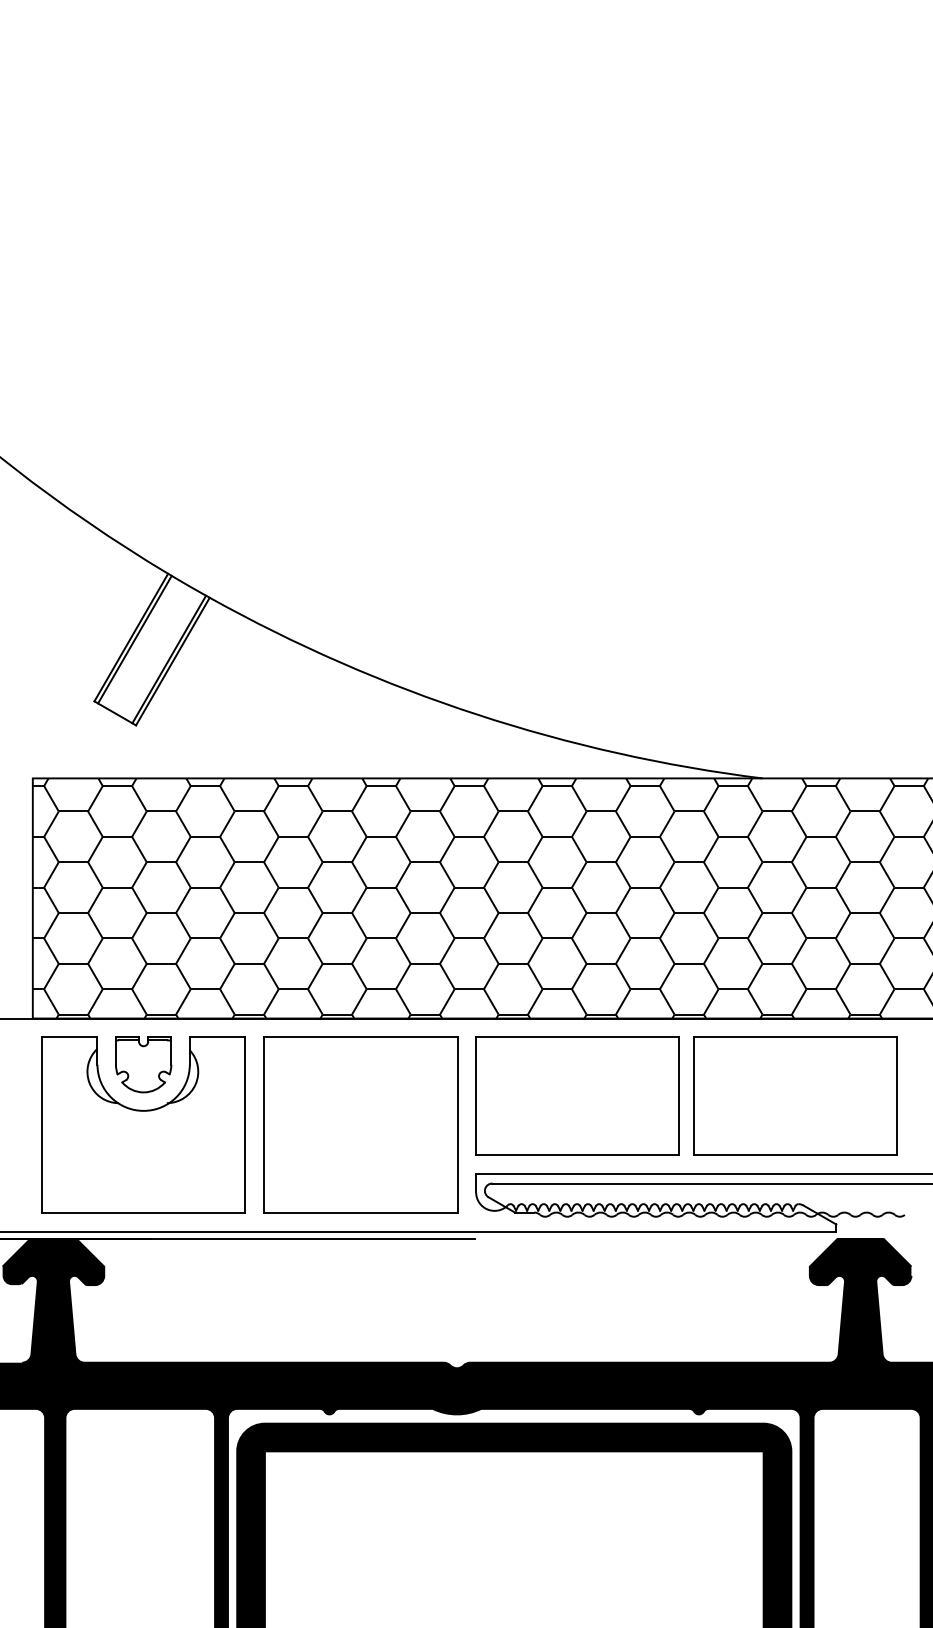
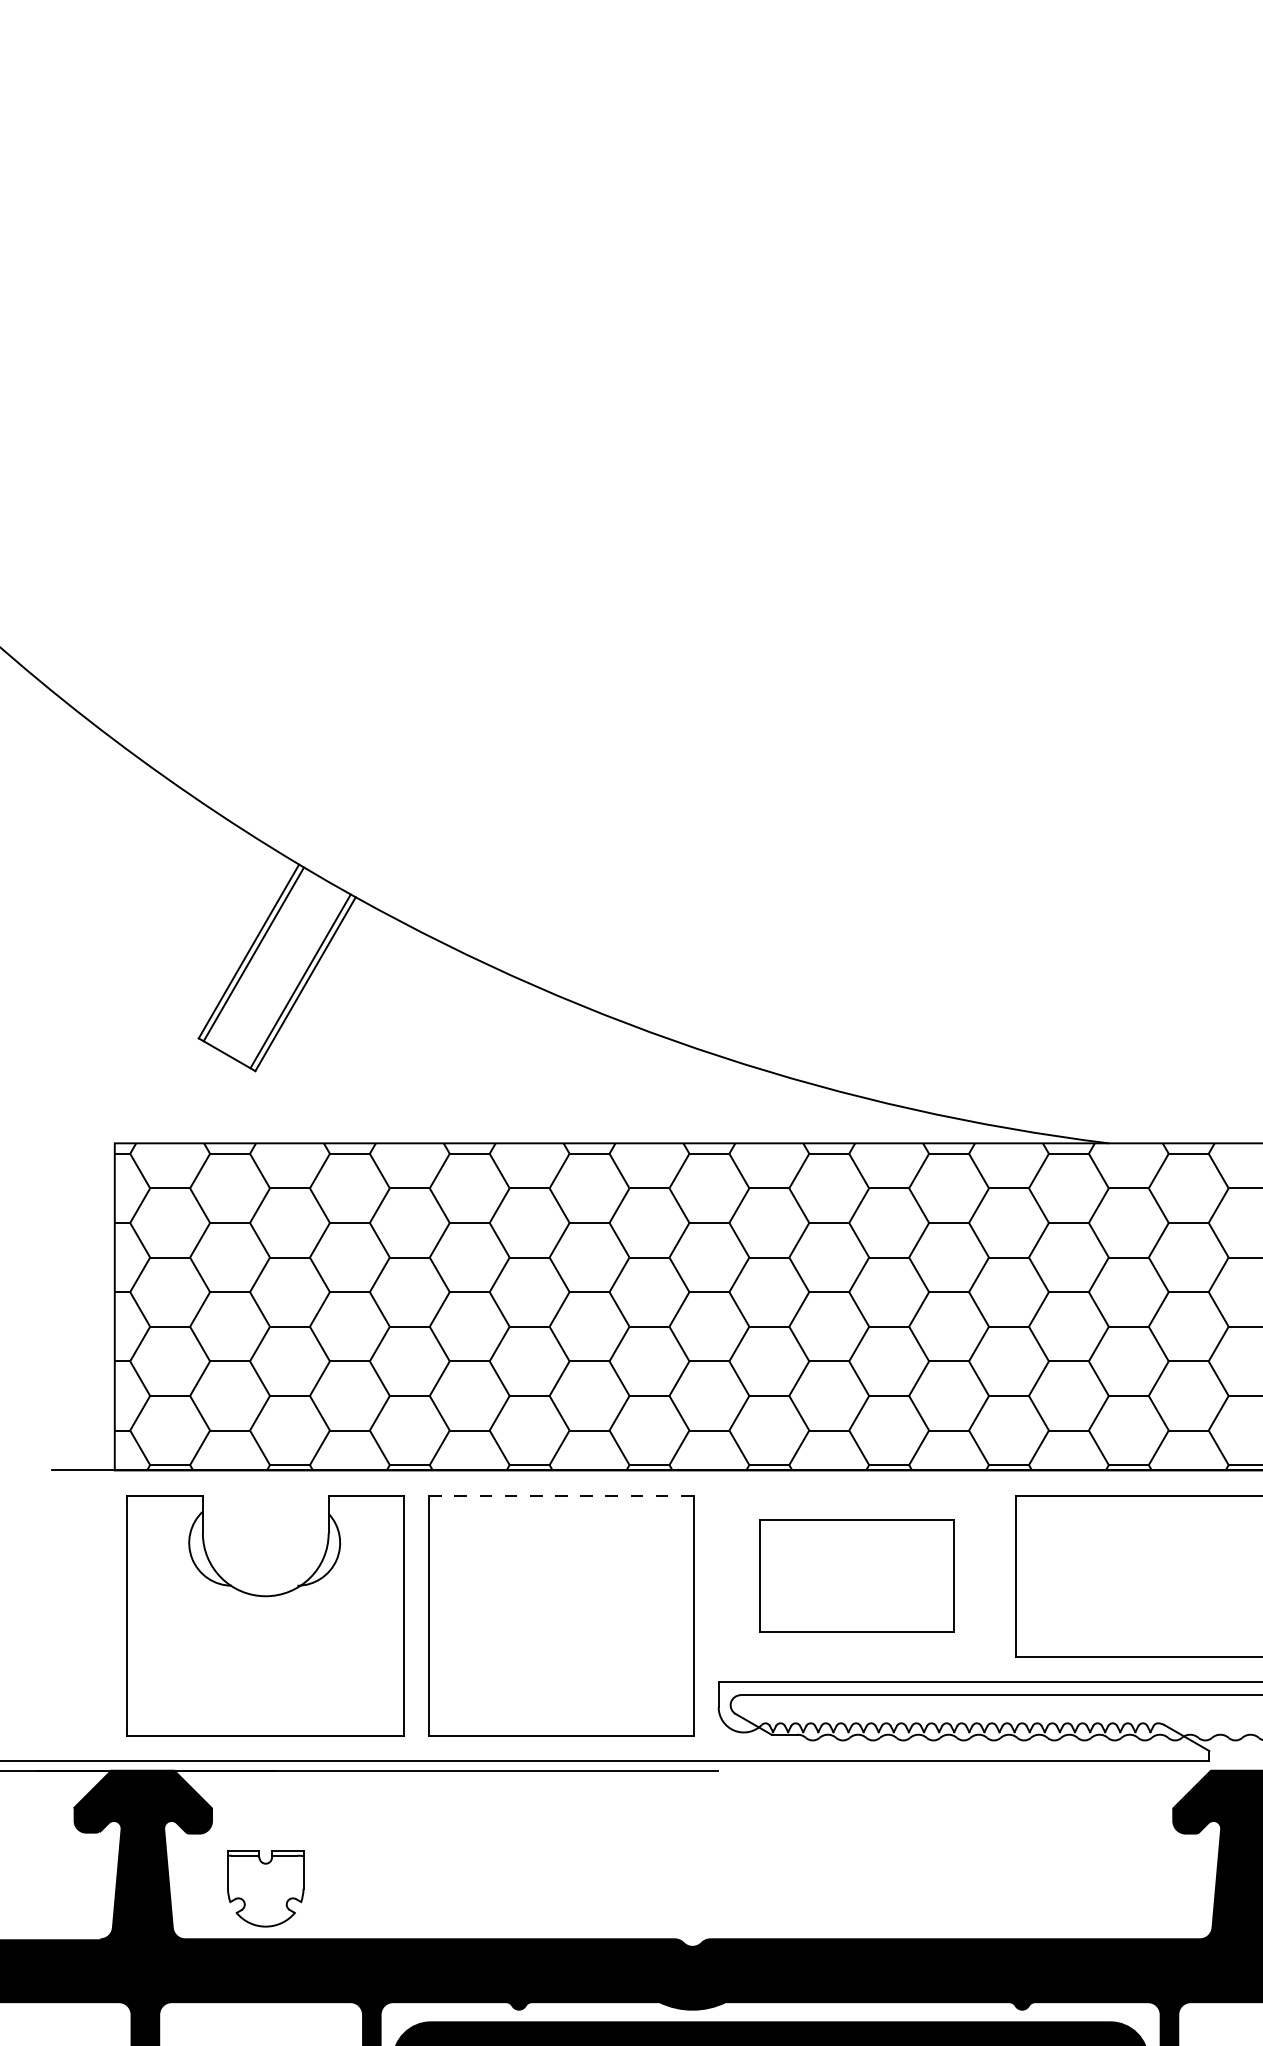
line: (360, 1037) -> (561, 1496), solid -> dashed
part: (143, 1064) -> (265, 1888), moved
part: (577, 1095) -> (856, 1575), size x0.7

